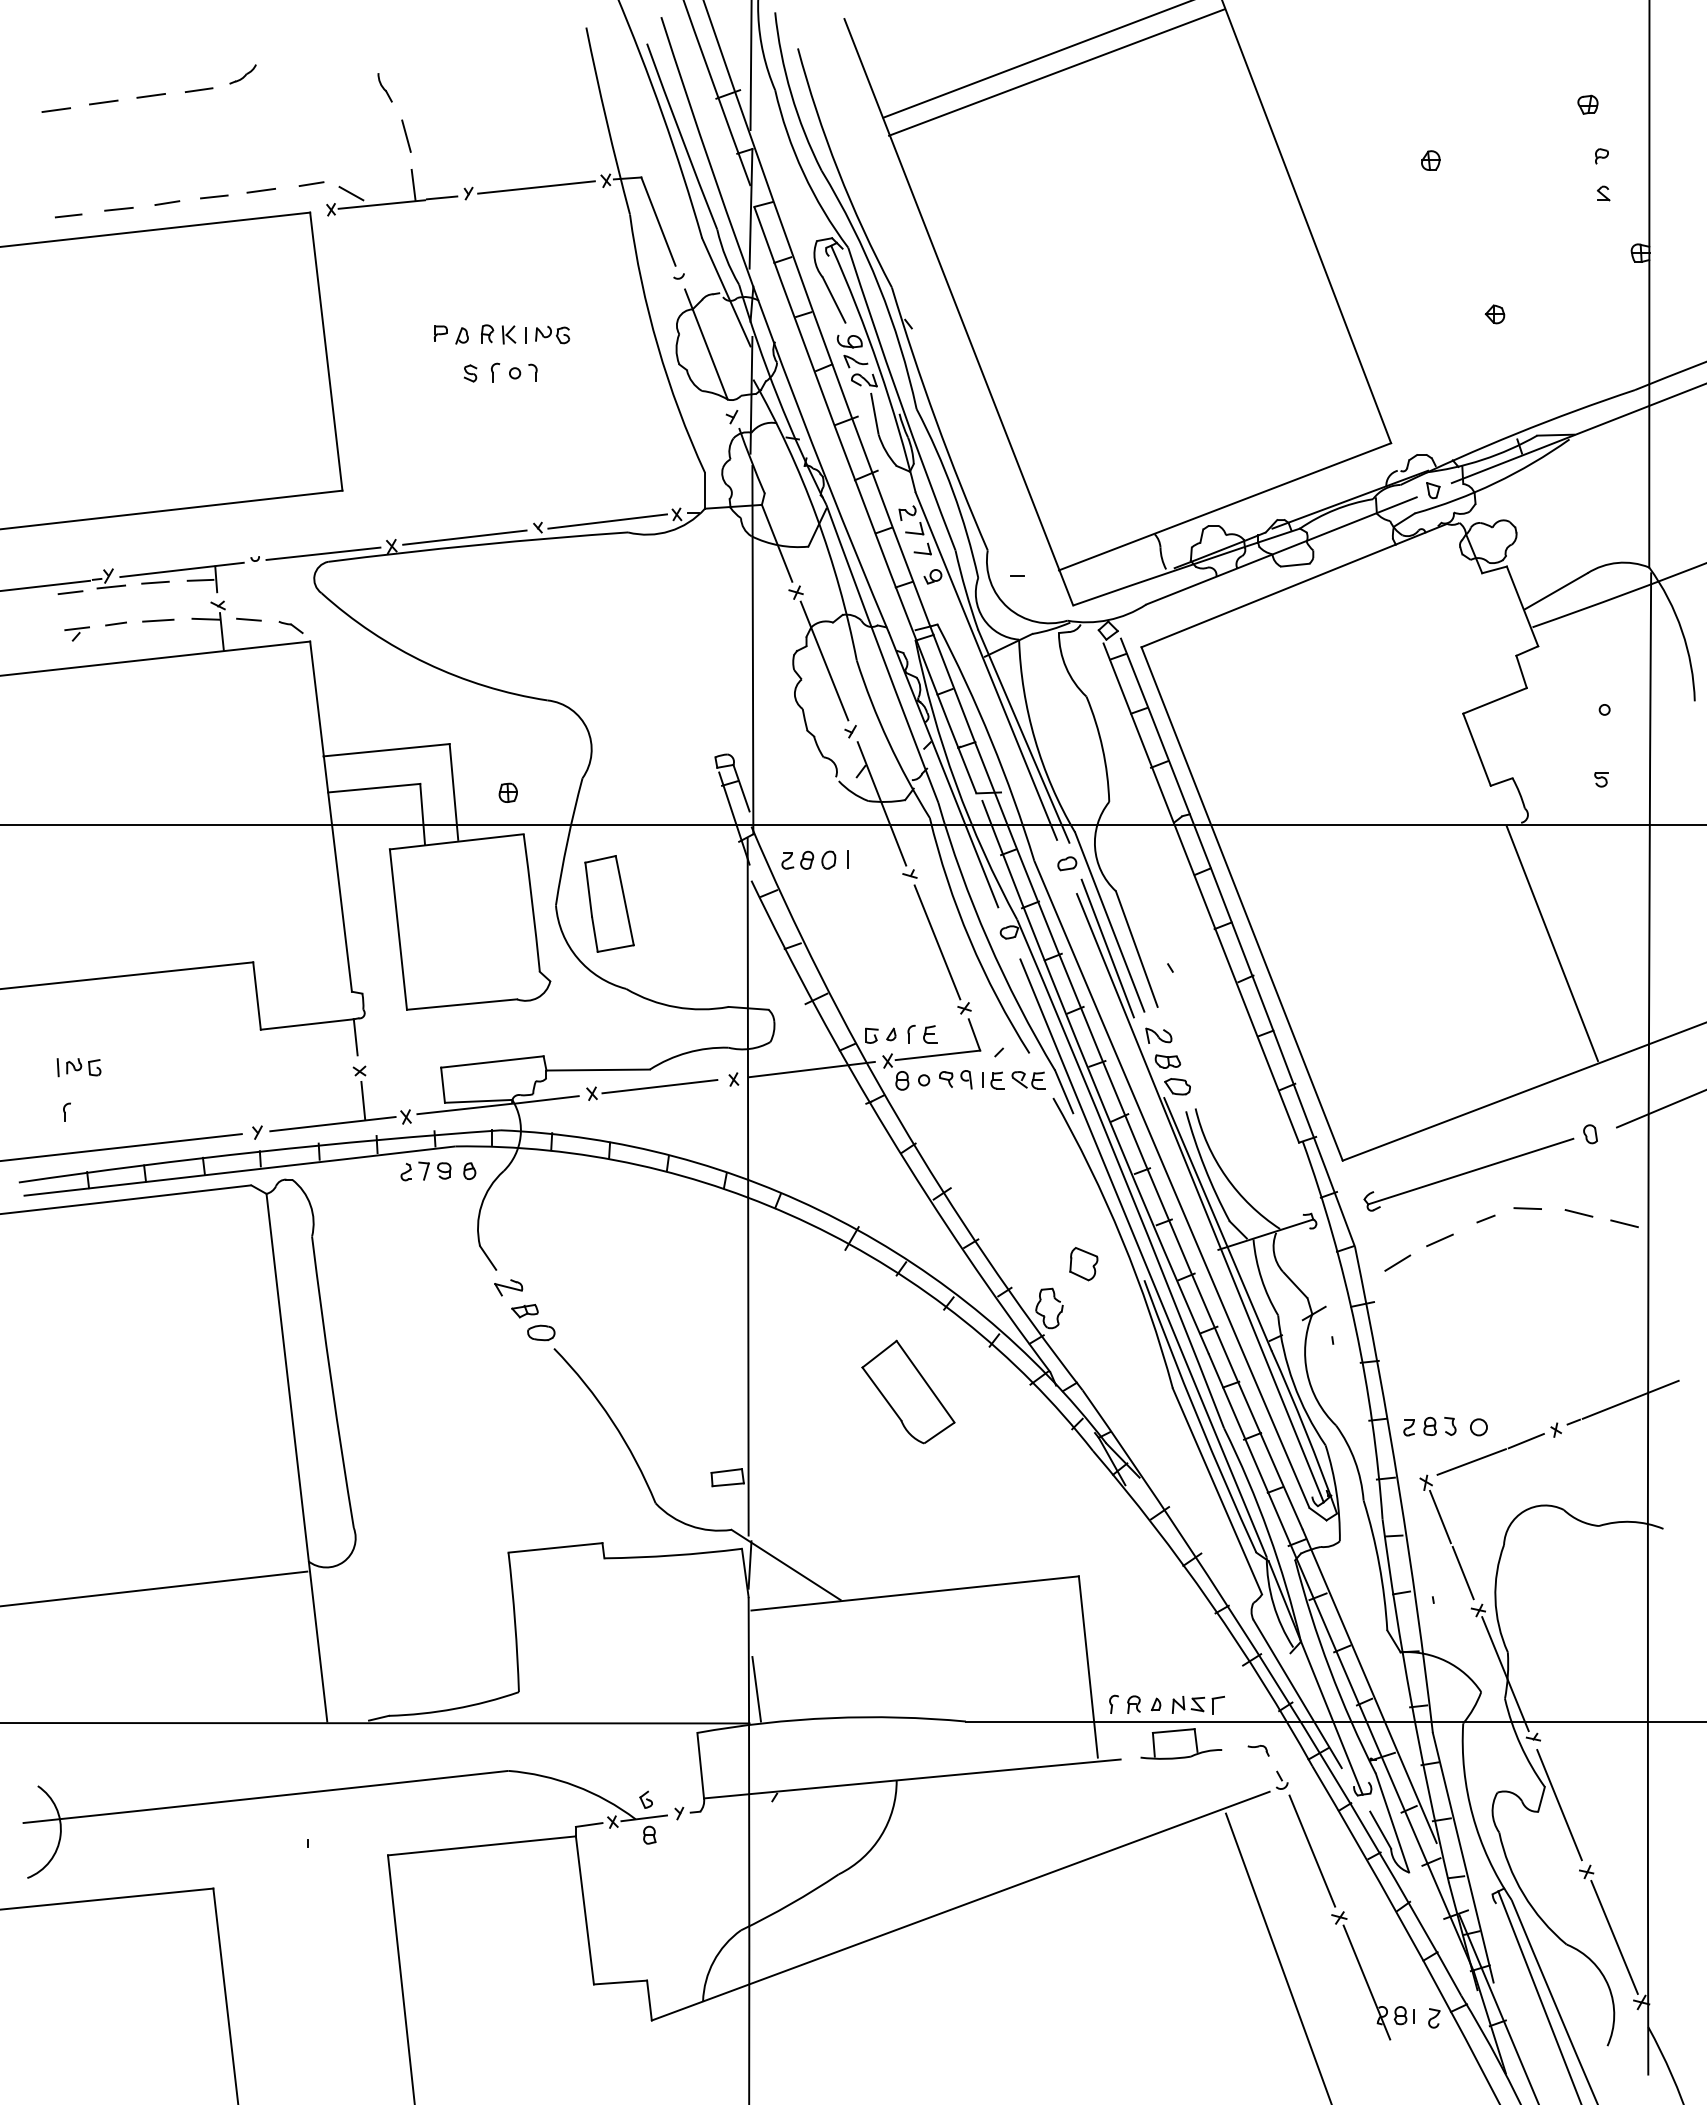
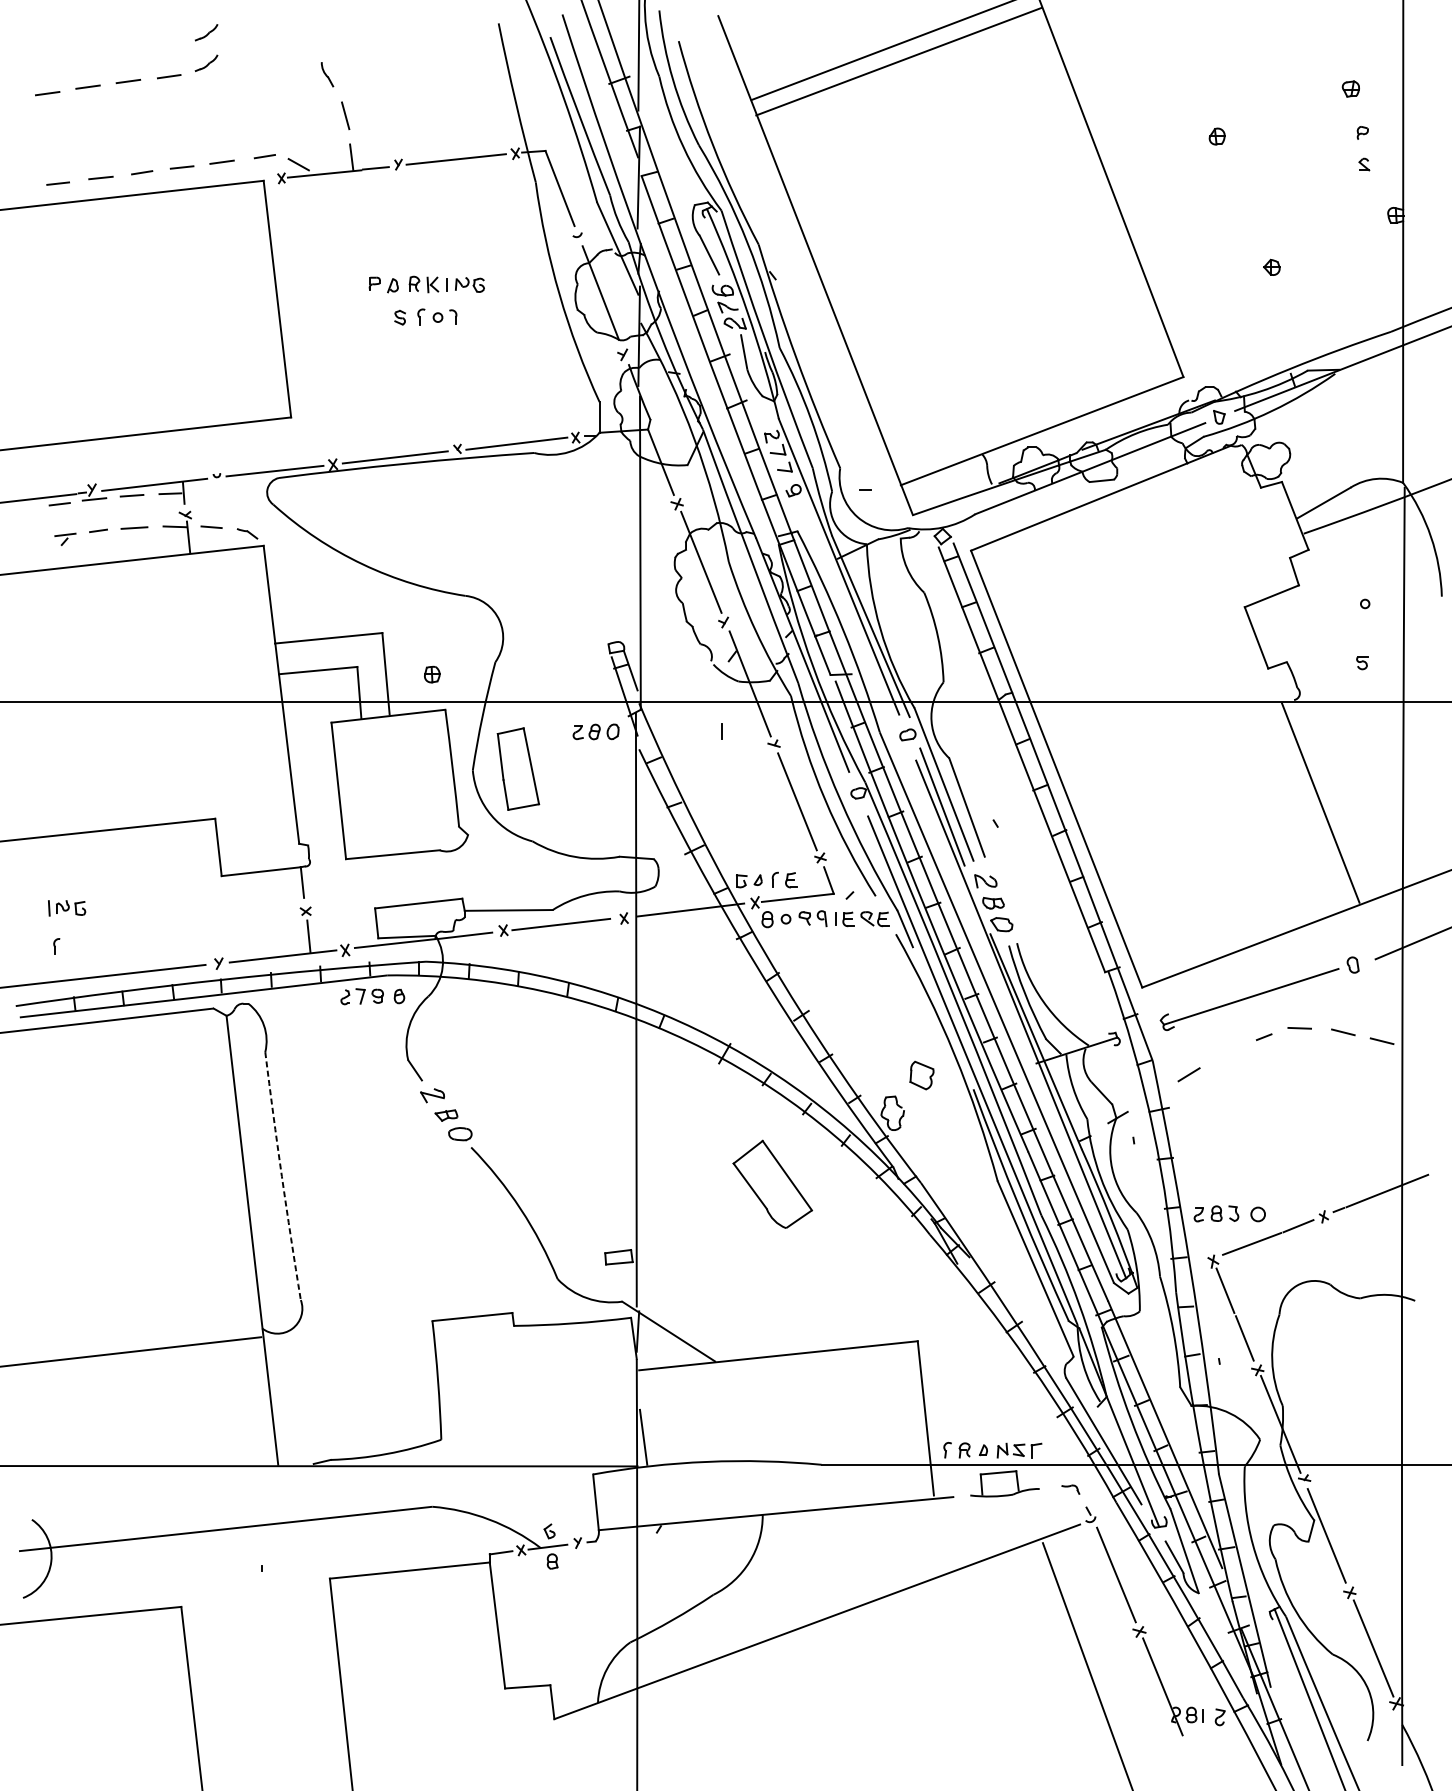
part: (242, 38) -> (206, 32), added
part: (808, 859) -> (595, 731), moved
line: (1439, 1240) -> (1224, 1055), removed
arc: (331, 1382) -> (281, 1176), solid -> dashed

